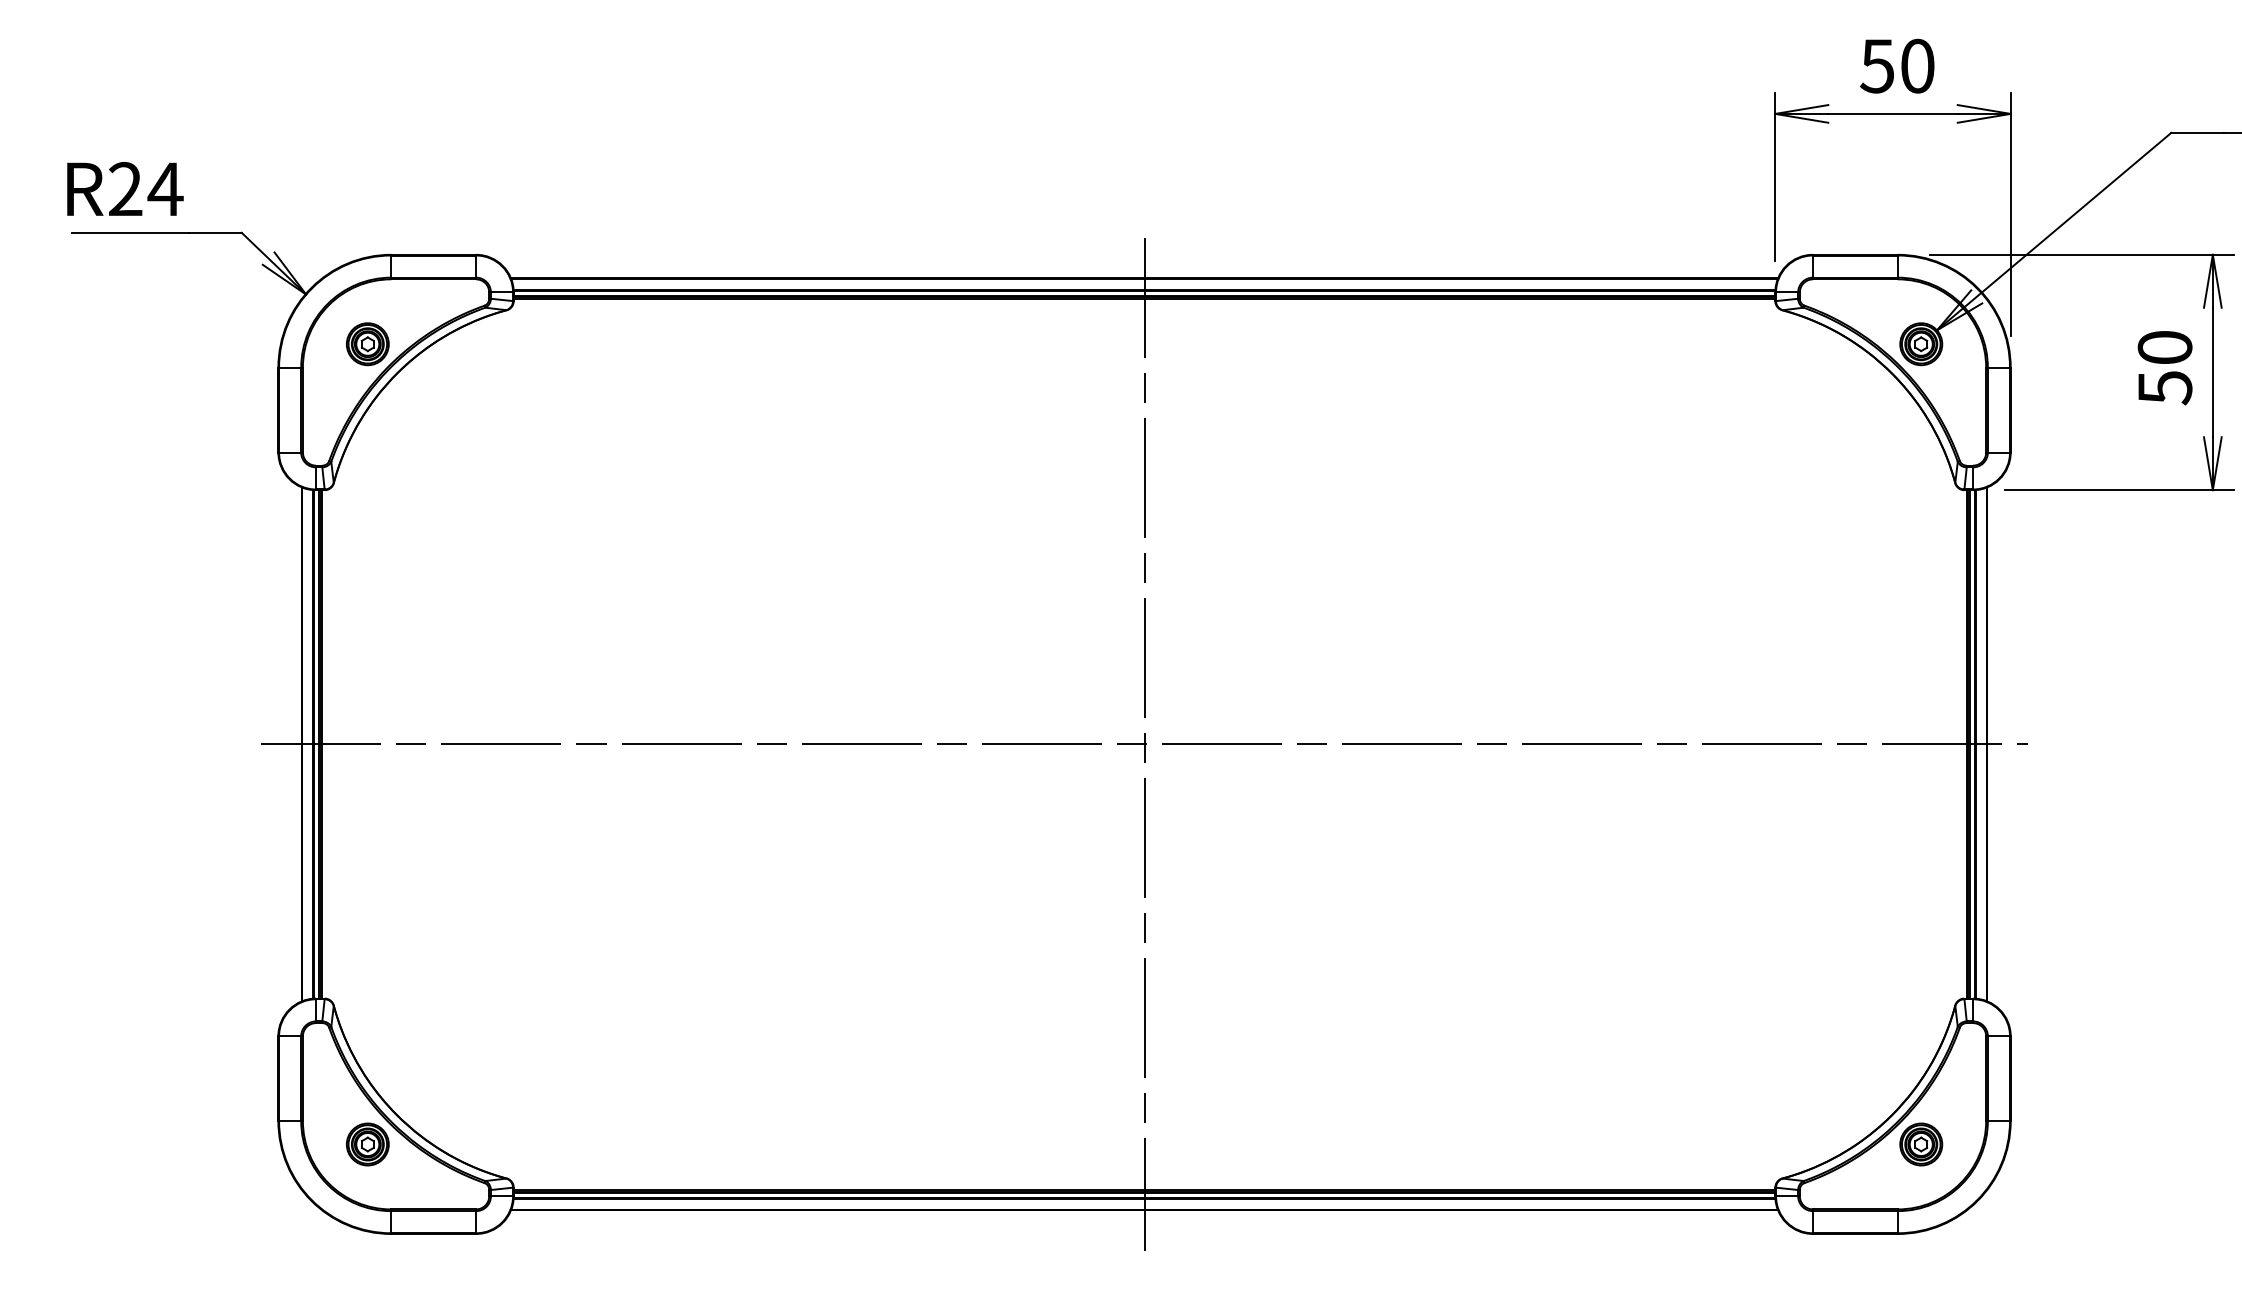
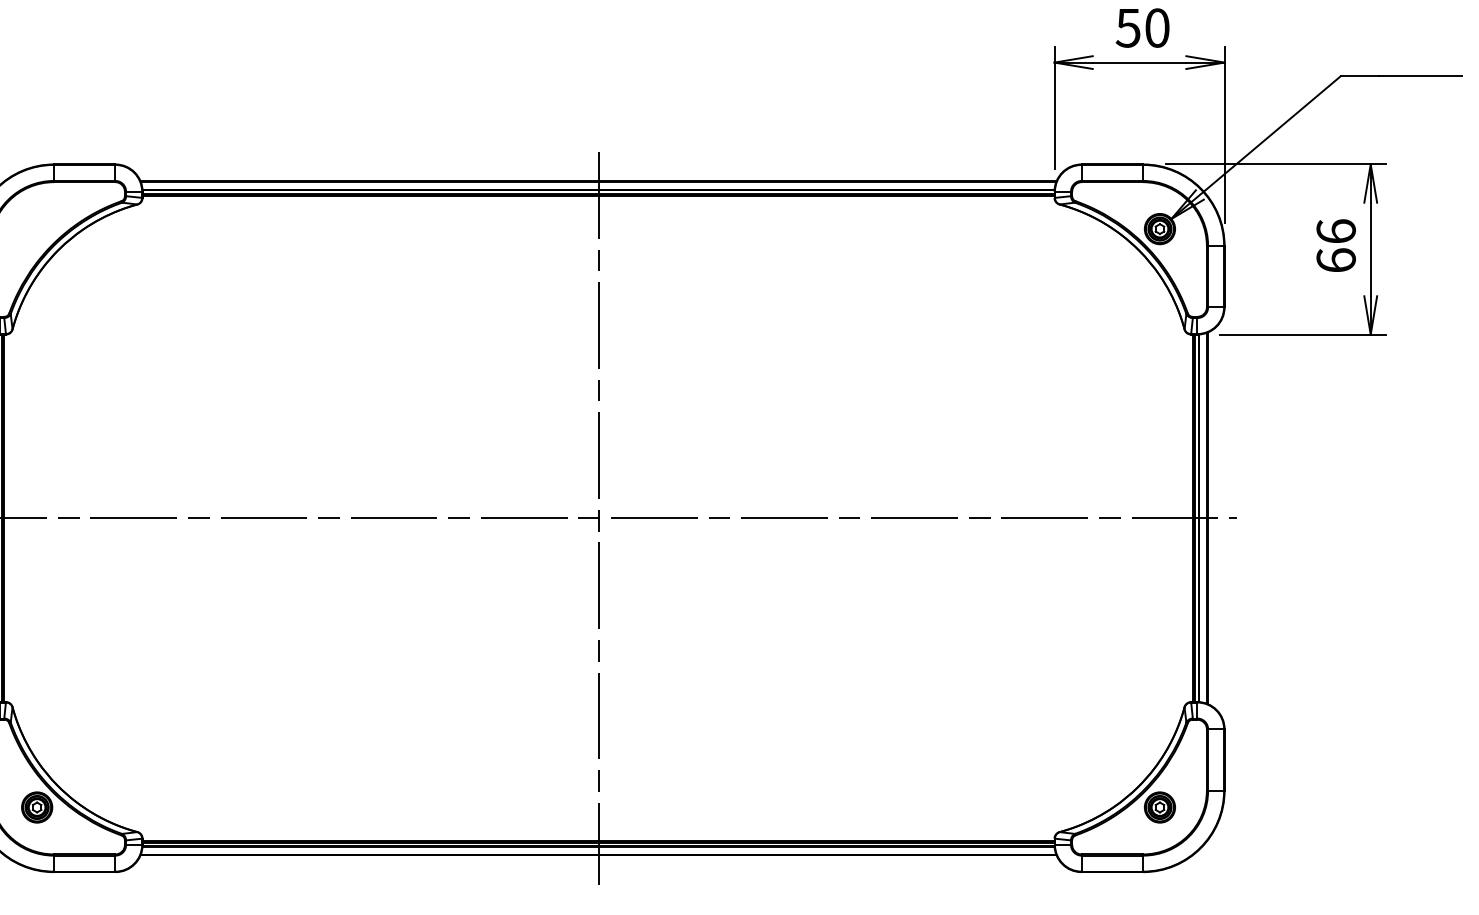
part: (367, 344) -> (36, 229), removed
text: (2164, 367) -> (1335, 245), 50 -> 66

